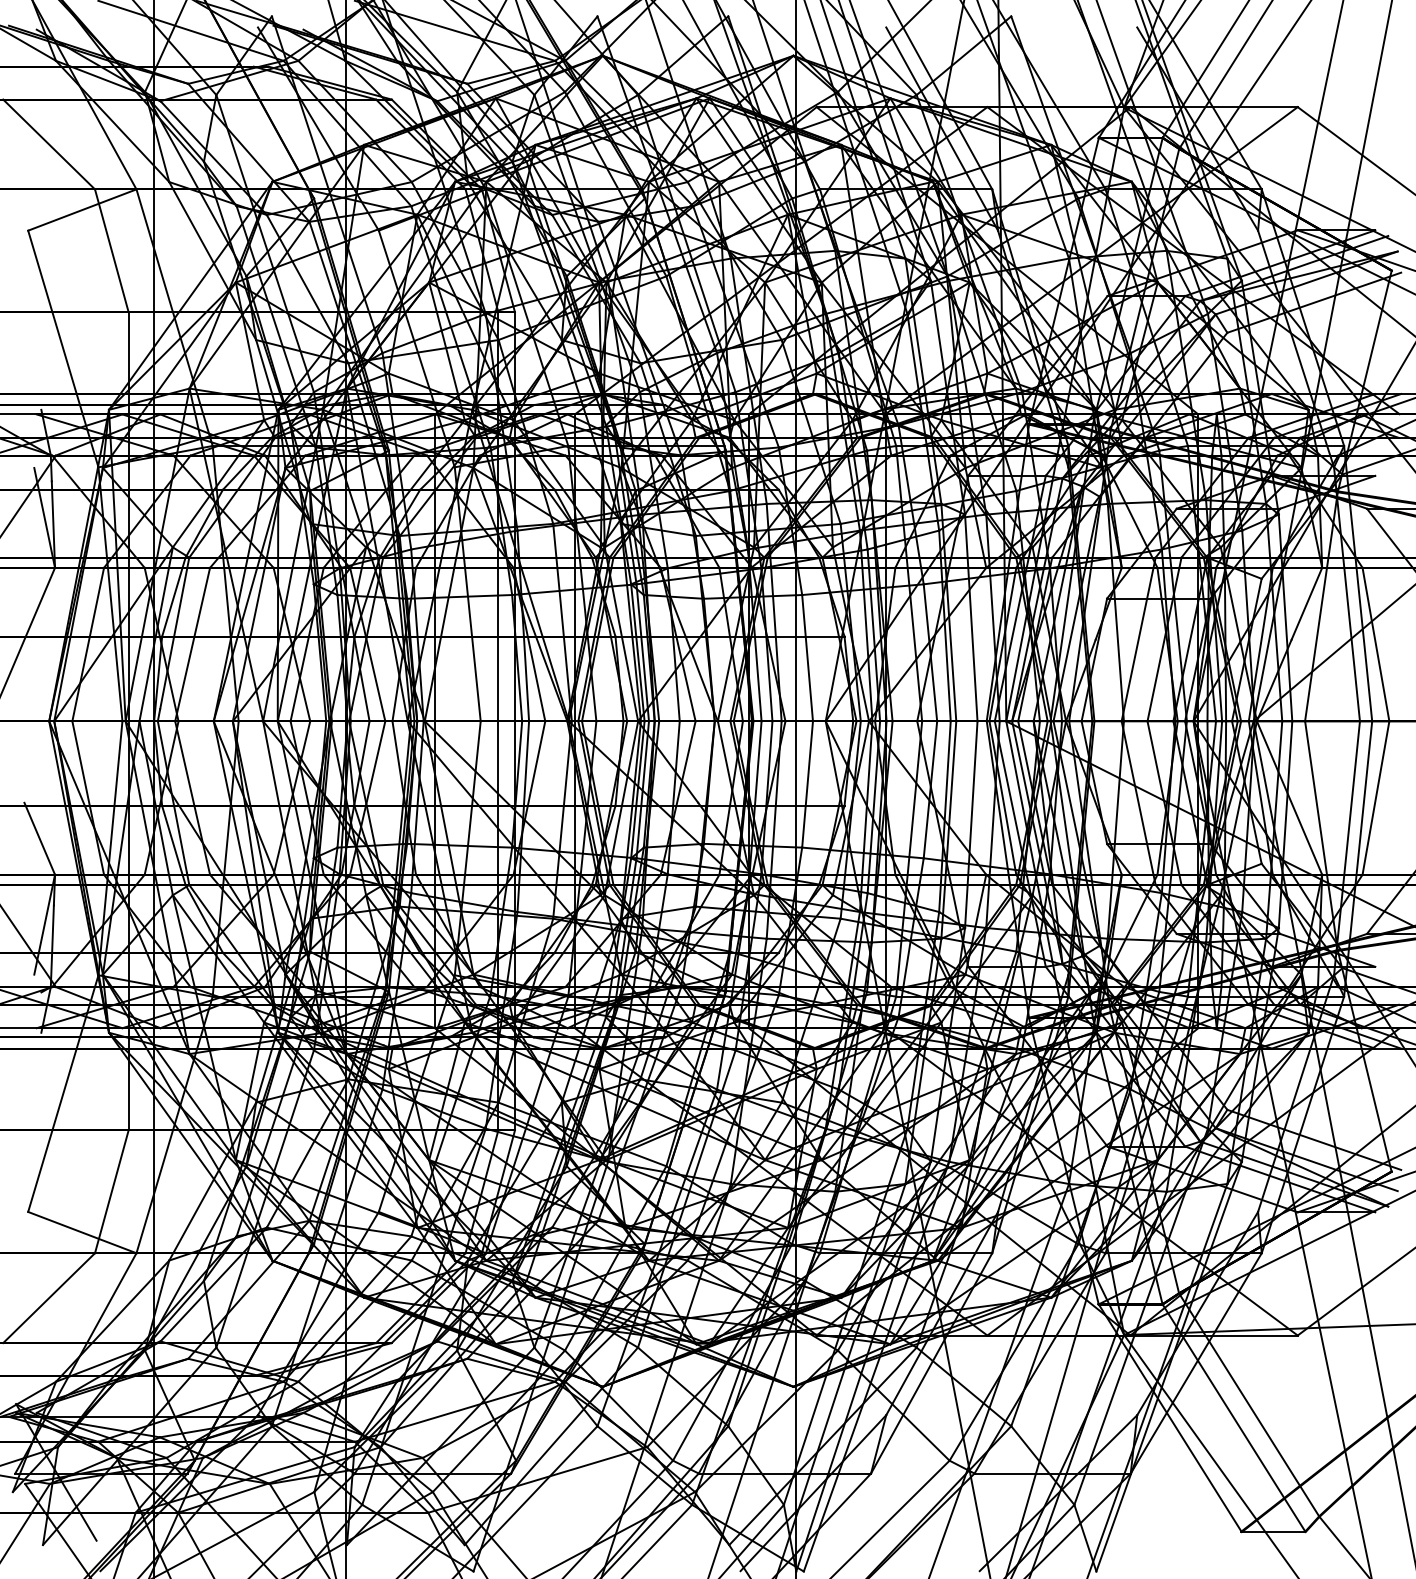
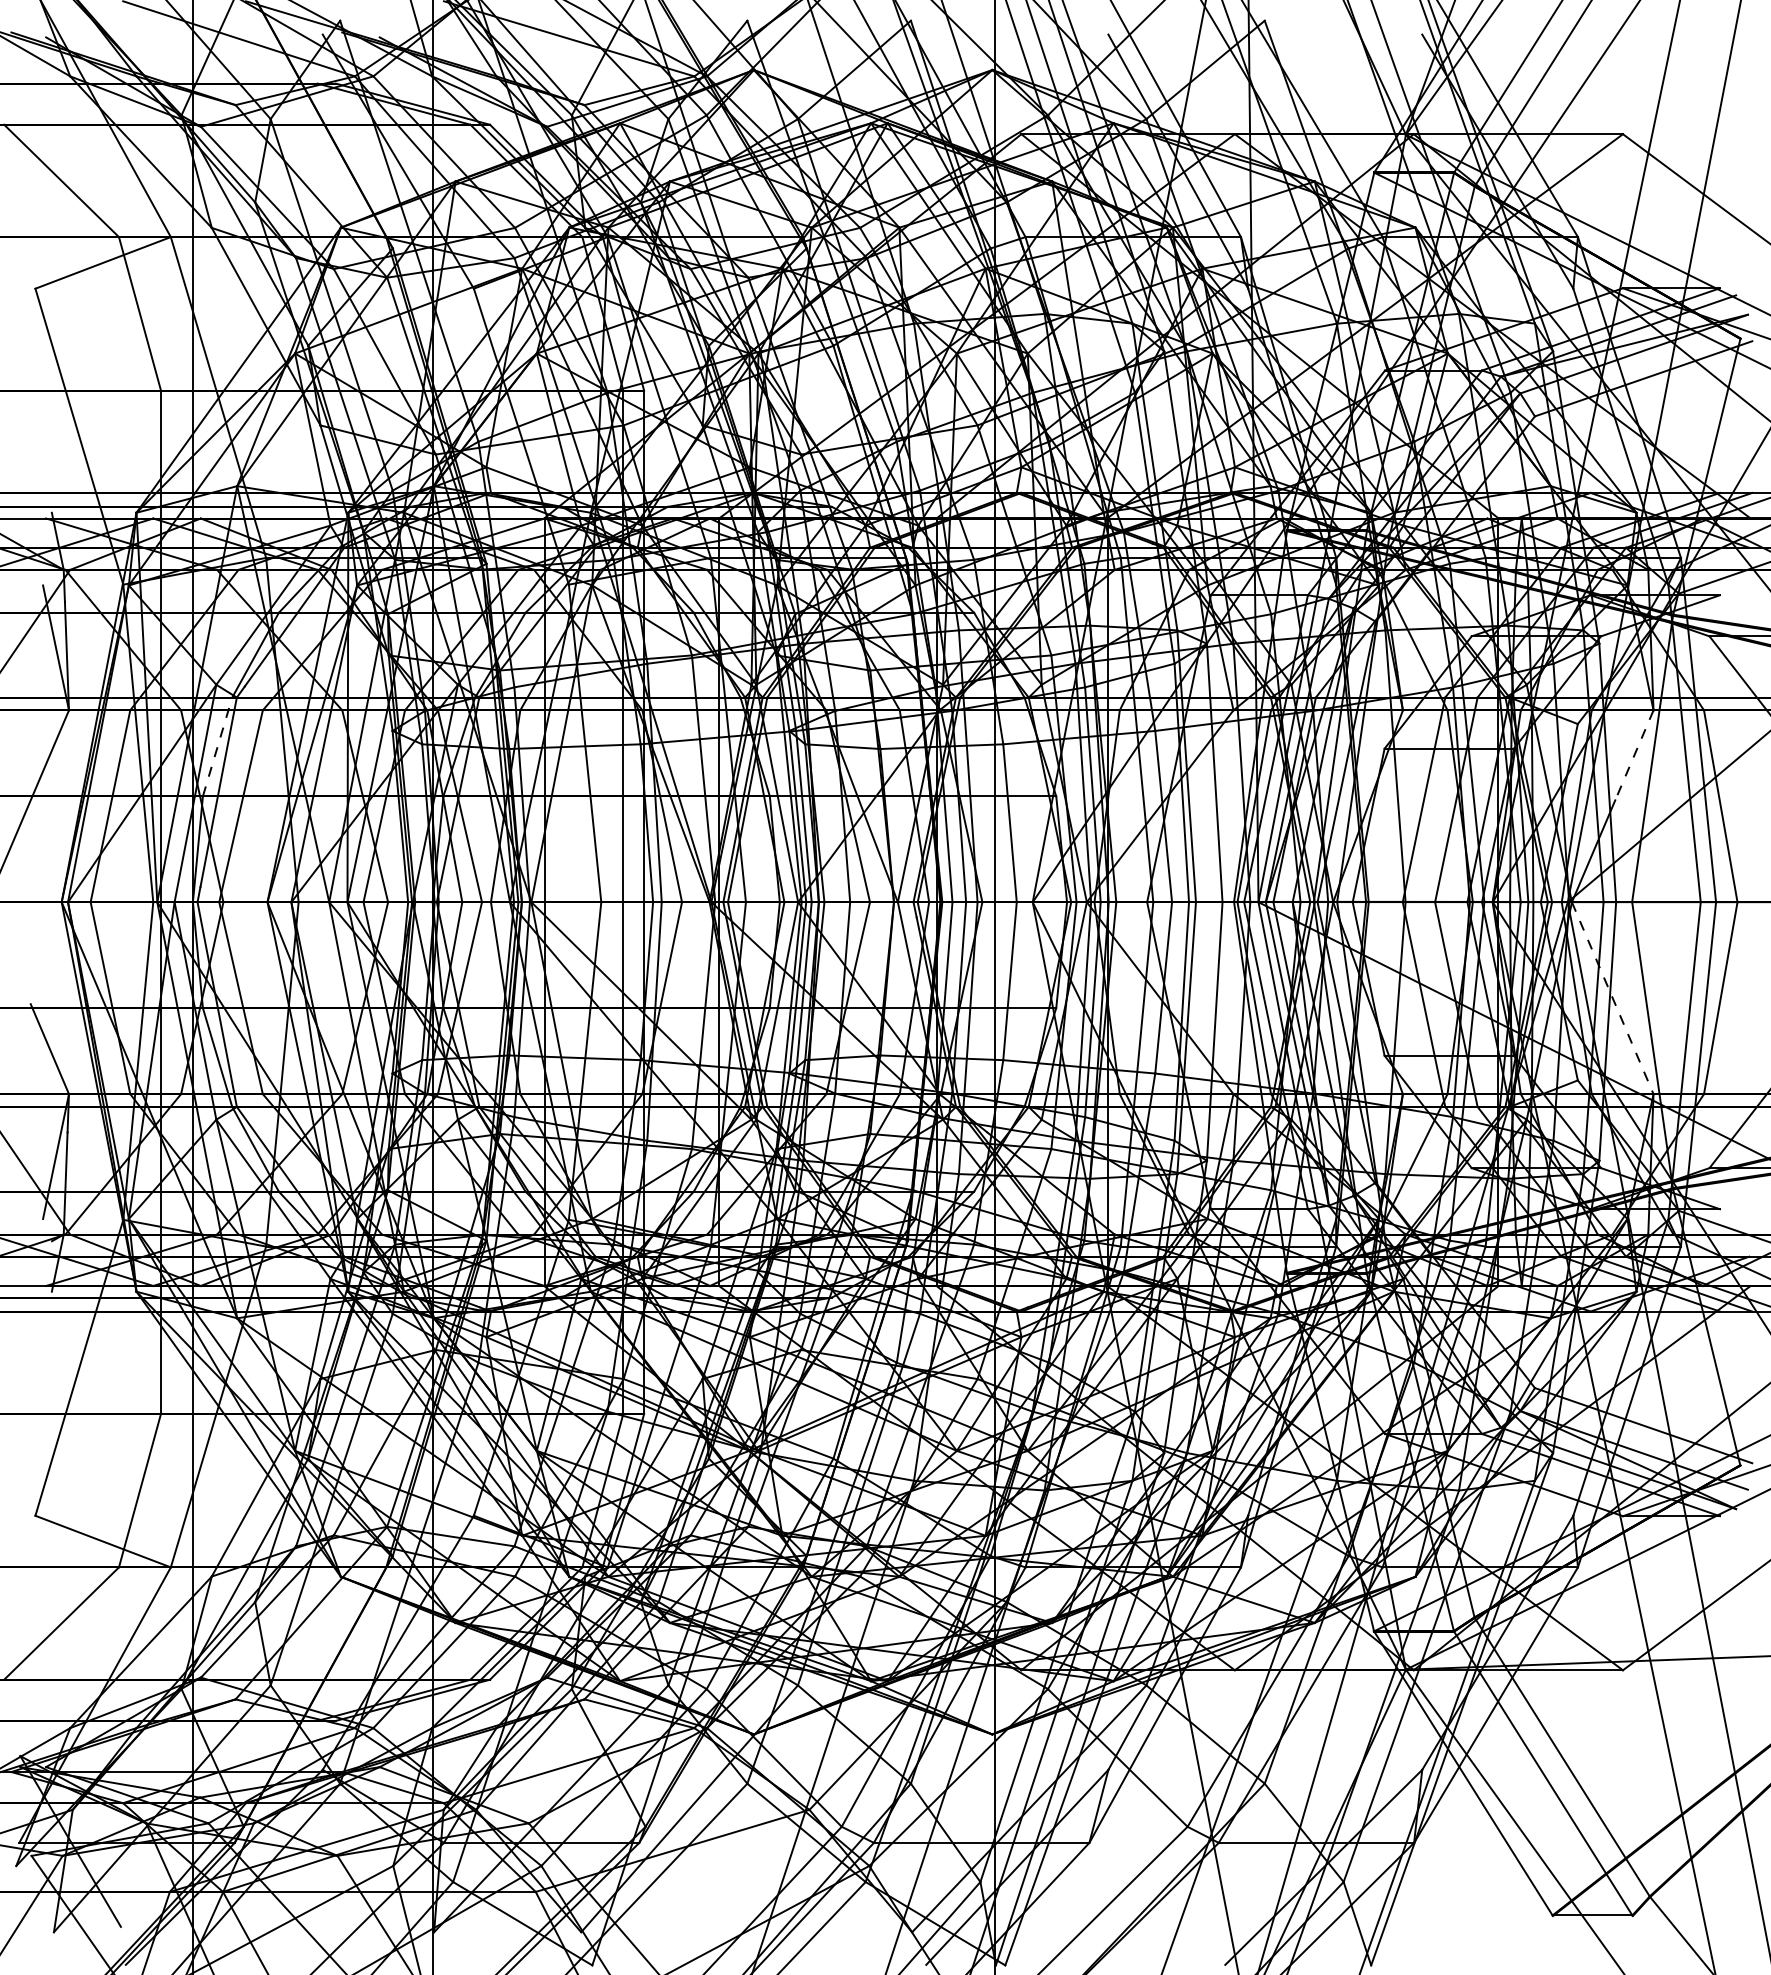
line: (173, 596) -> (217, 746), solid -> dashed
line: (1306, 603) -> (1634, 755), solid -> dashed
line: (1289, 798) -> (1612, 998), solid -> dashed

